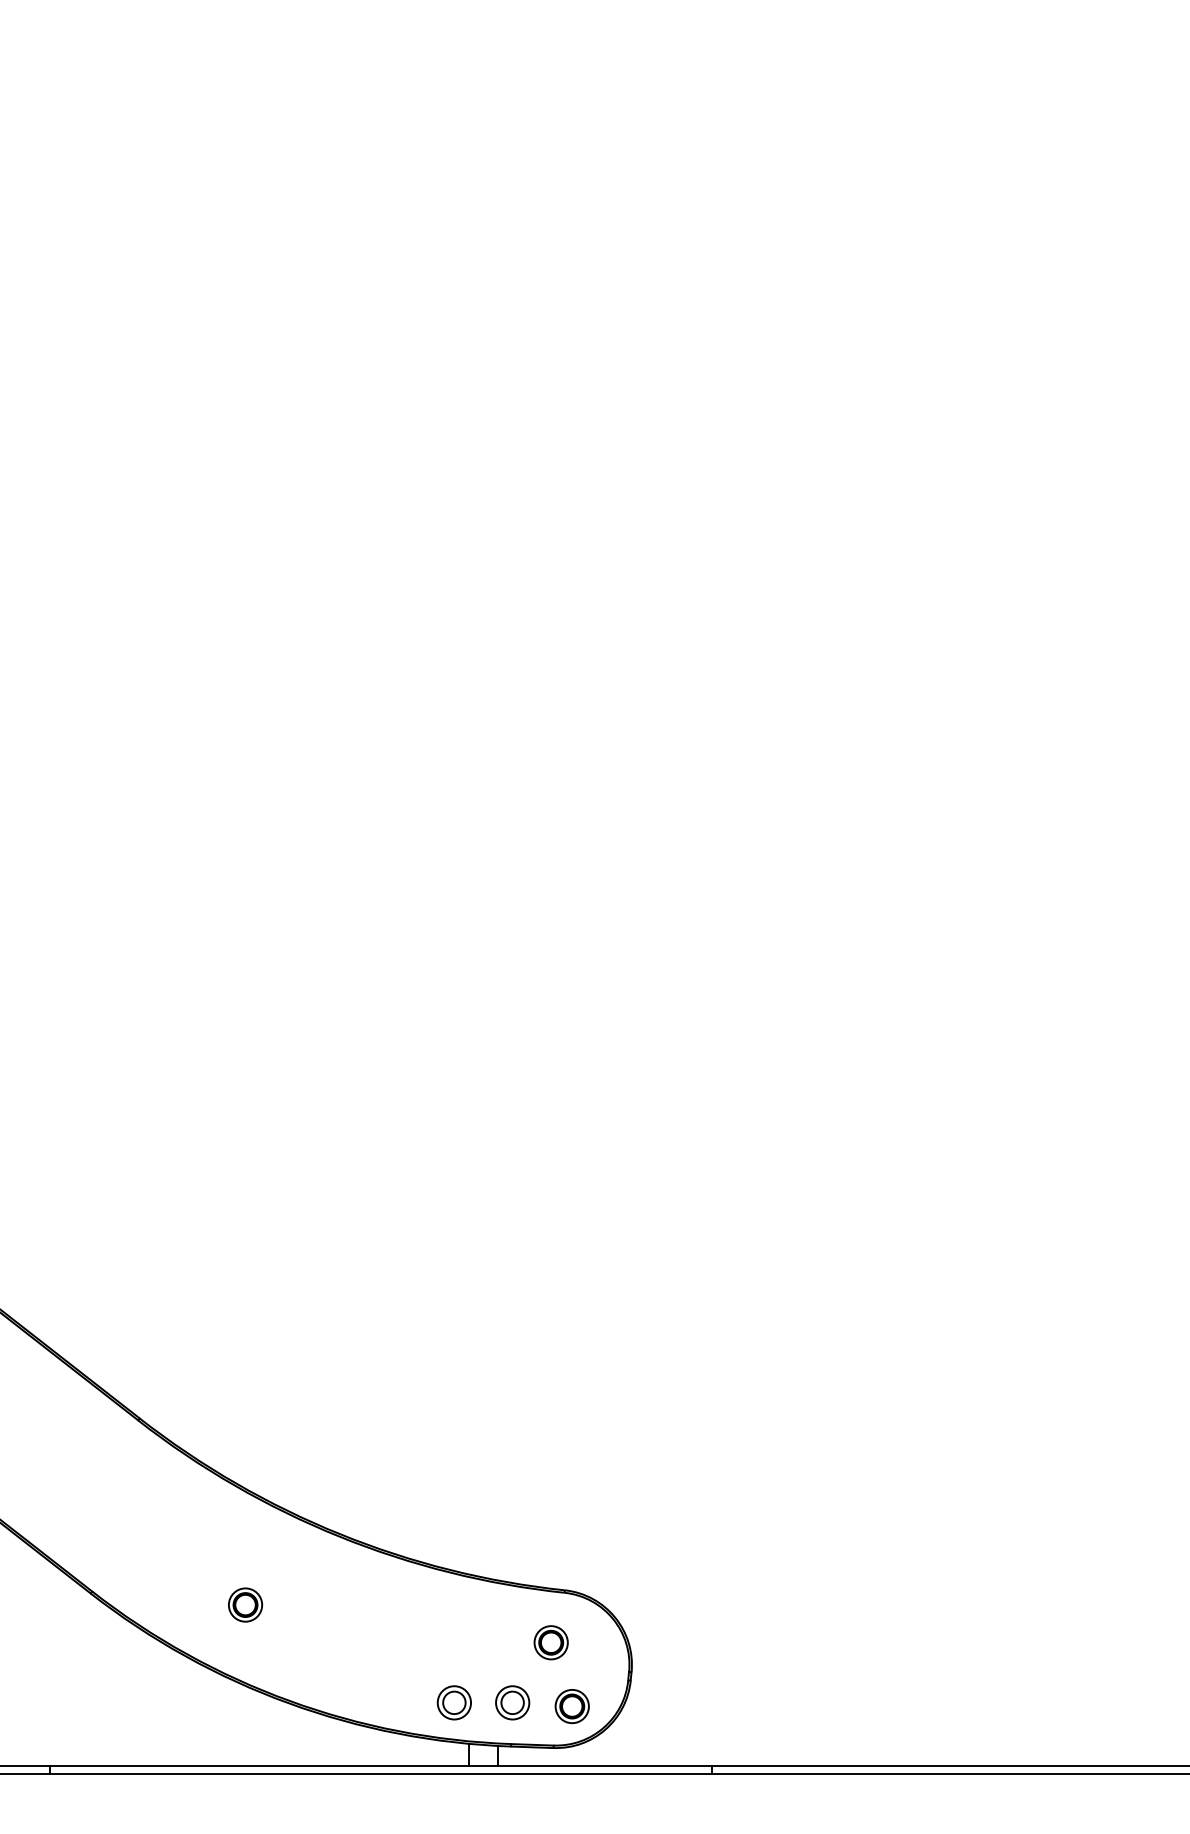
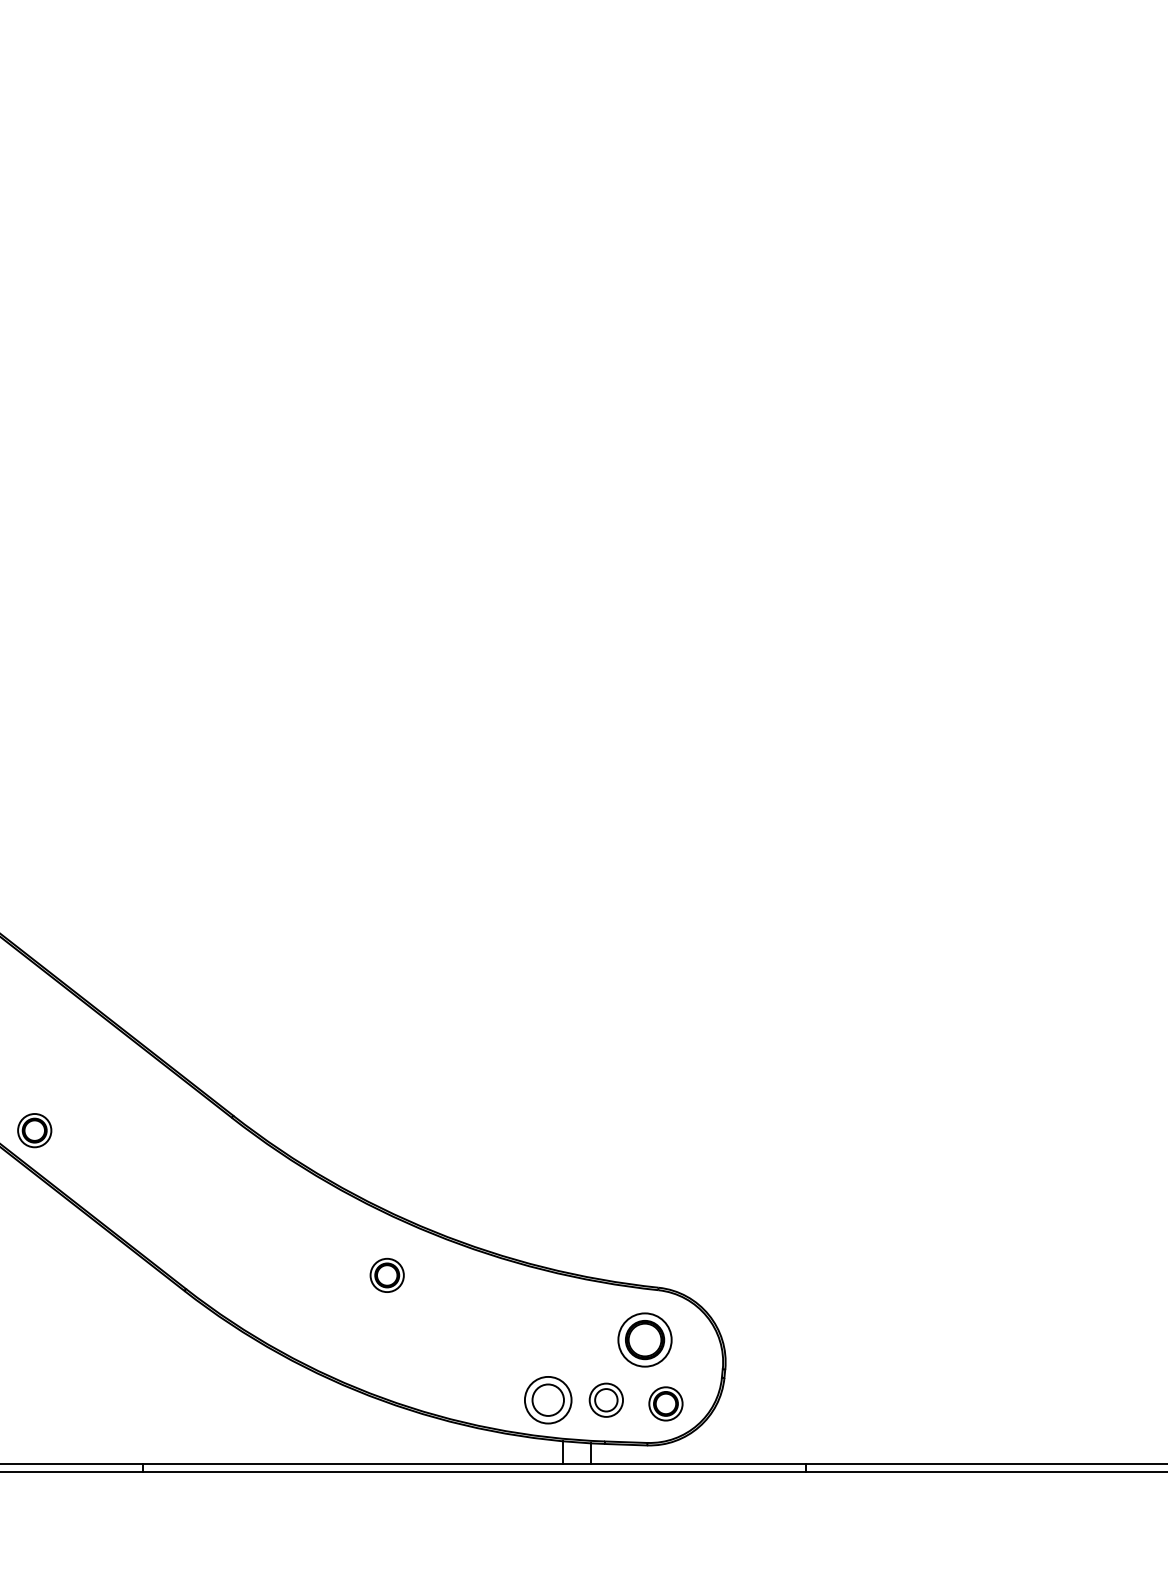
part: (245, 1604) -> (387, 1274), moved
part: (550, 1642) -> (644, 1339), size x1.6
part: (453, 1702) -> (547, 1399), size x1.4

